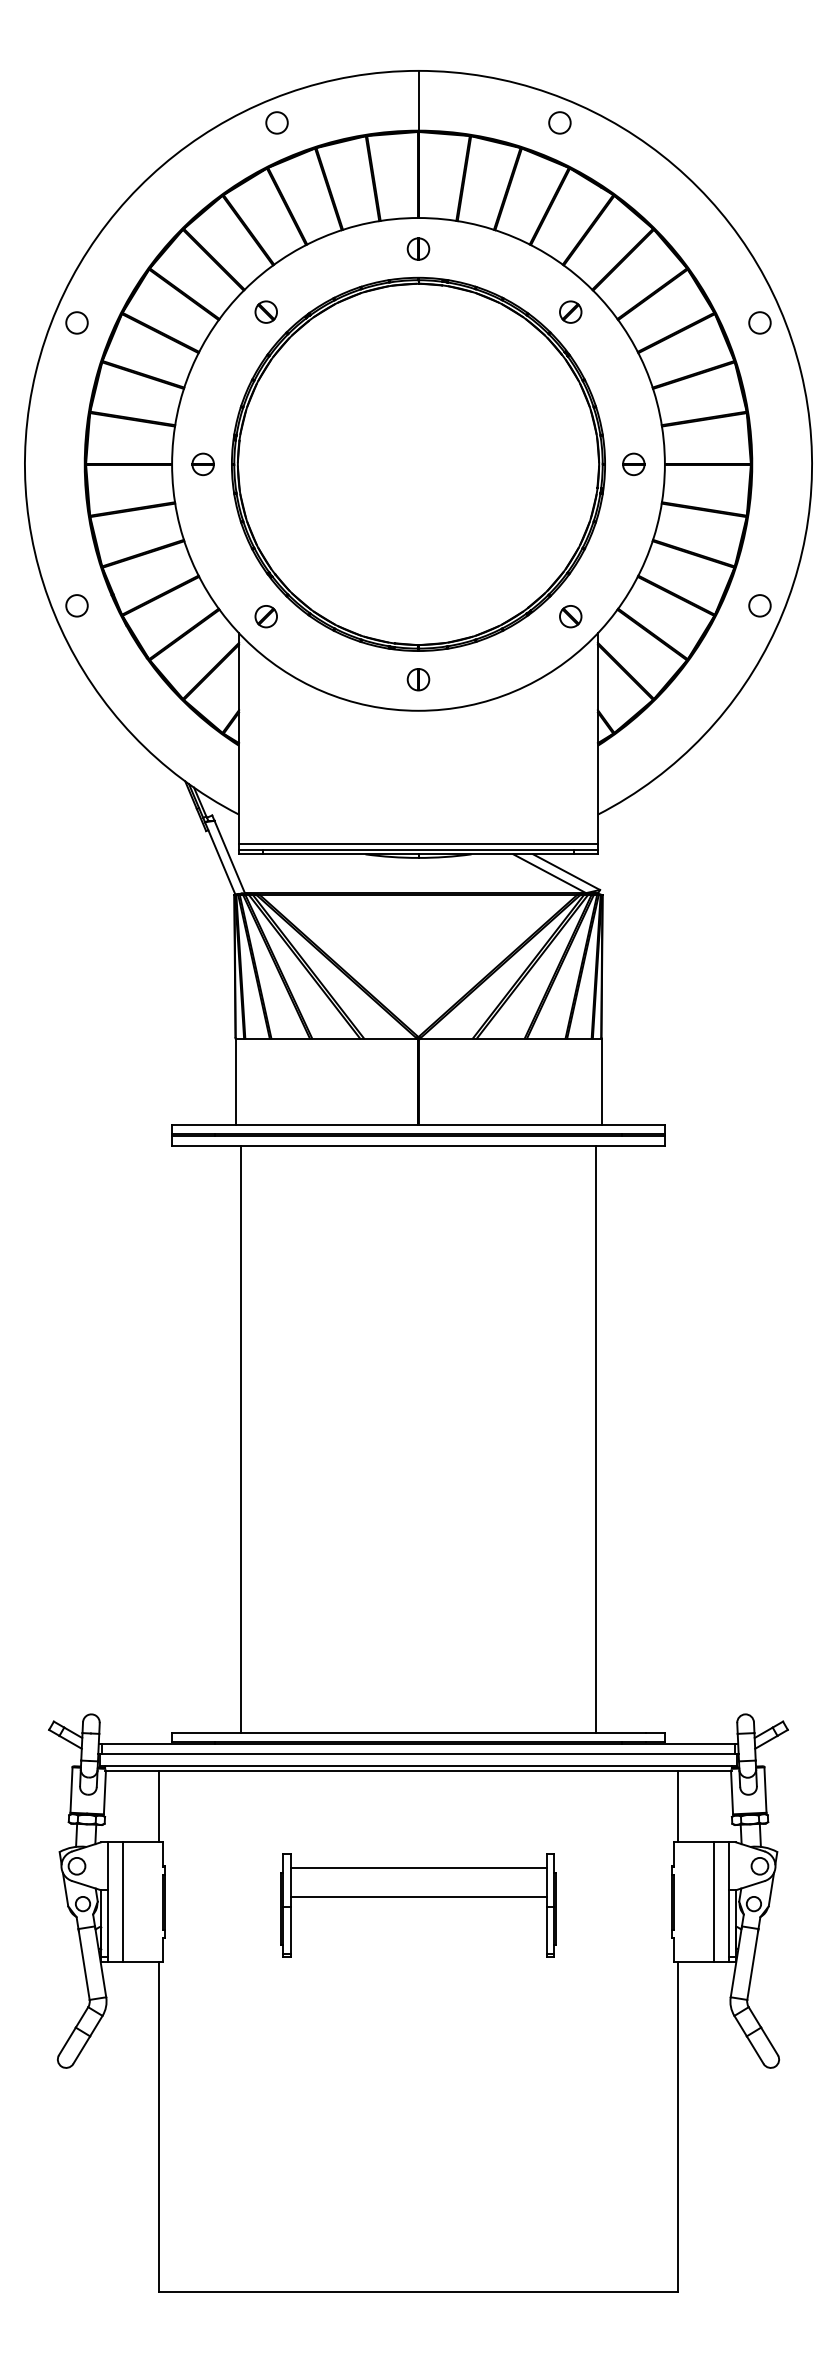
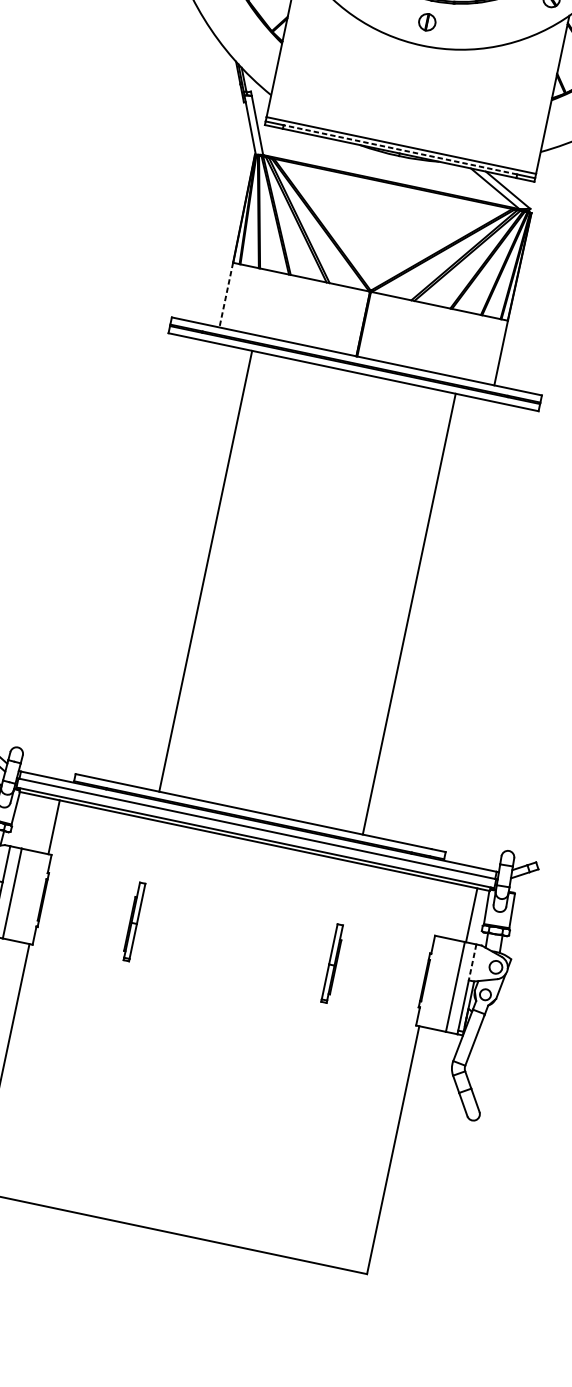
line: (418, 849) -> (400, 149), solid -> dashed
line: (235, 1082) -> (226, 295), solid -> dashed
line: (241, 1438) -> (205, 570), moved
line: (595, 1438) -> (409, 613), moved
line: (678, 1806) -> (472, 915), moved
line: (728, 1866) -> (472, 962), solid -> dashed
line: (418, 1868) -> (239, 914), removed
line: (418, 1896) -> (234, 935), removed

